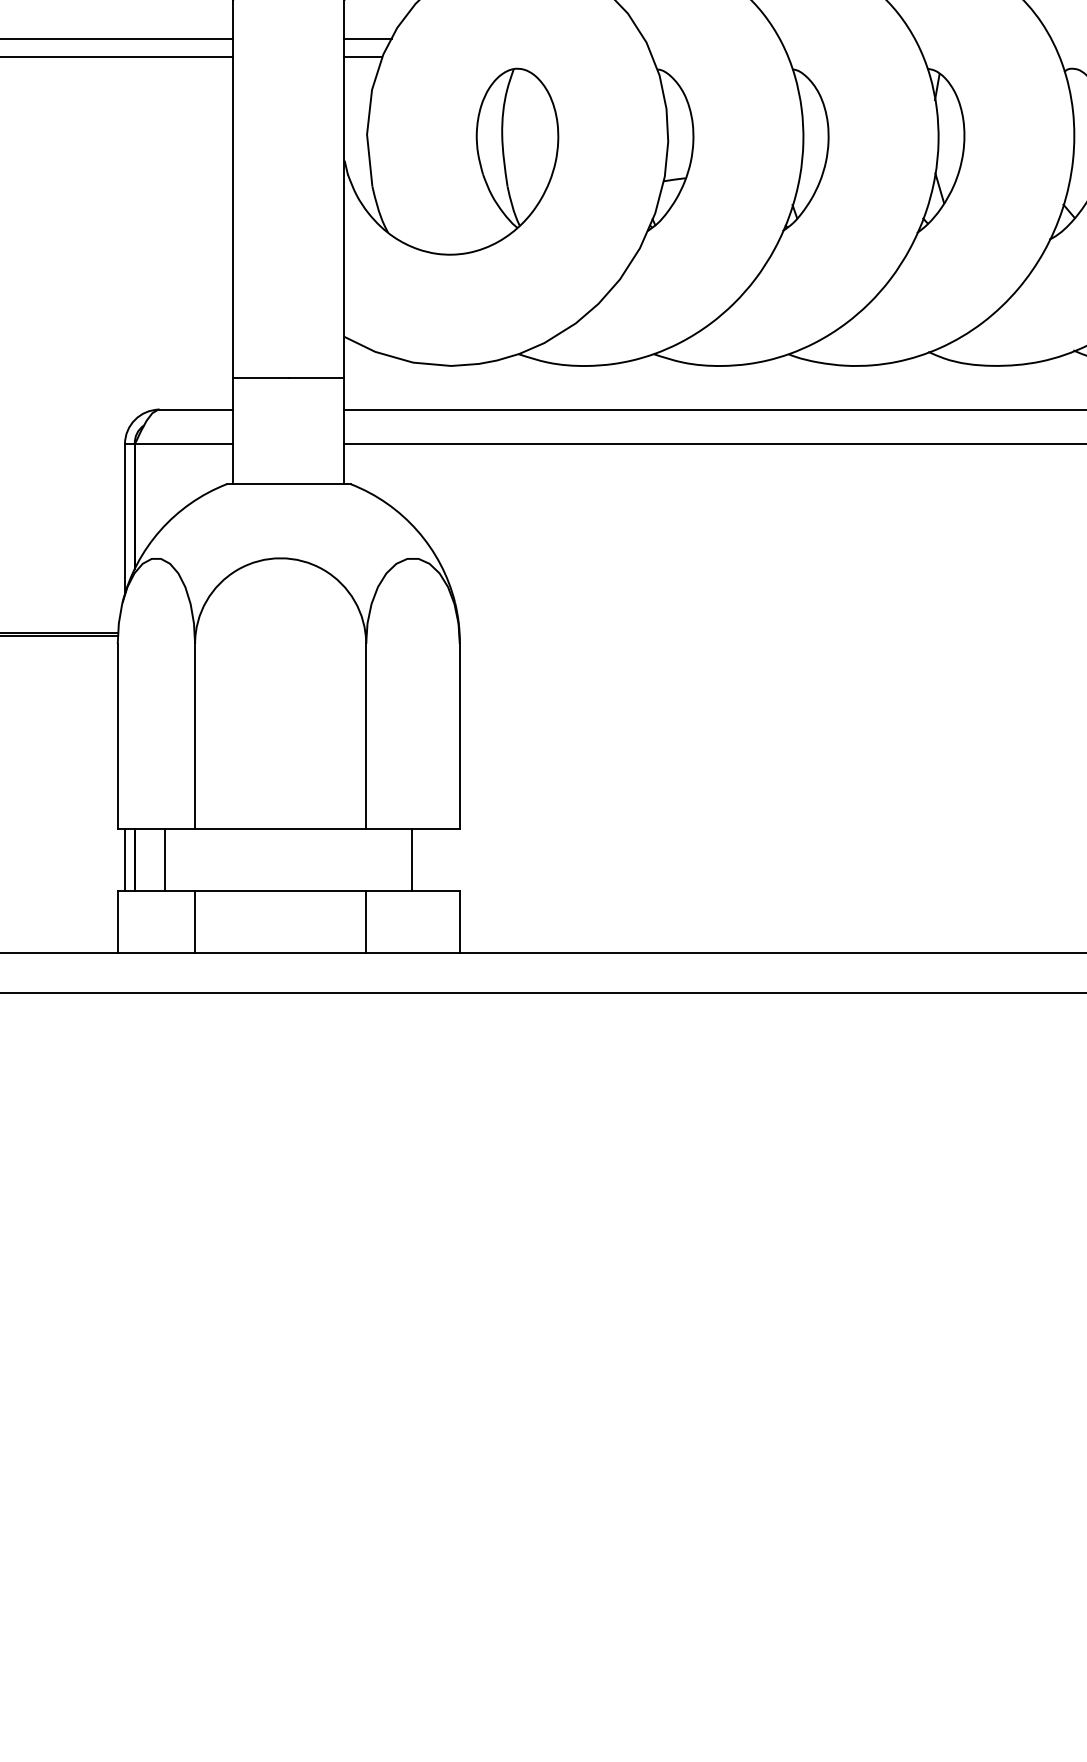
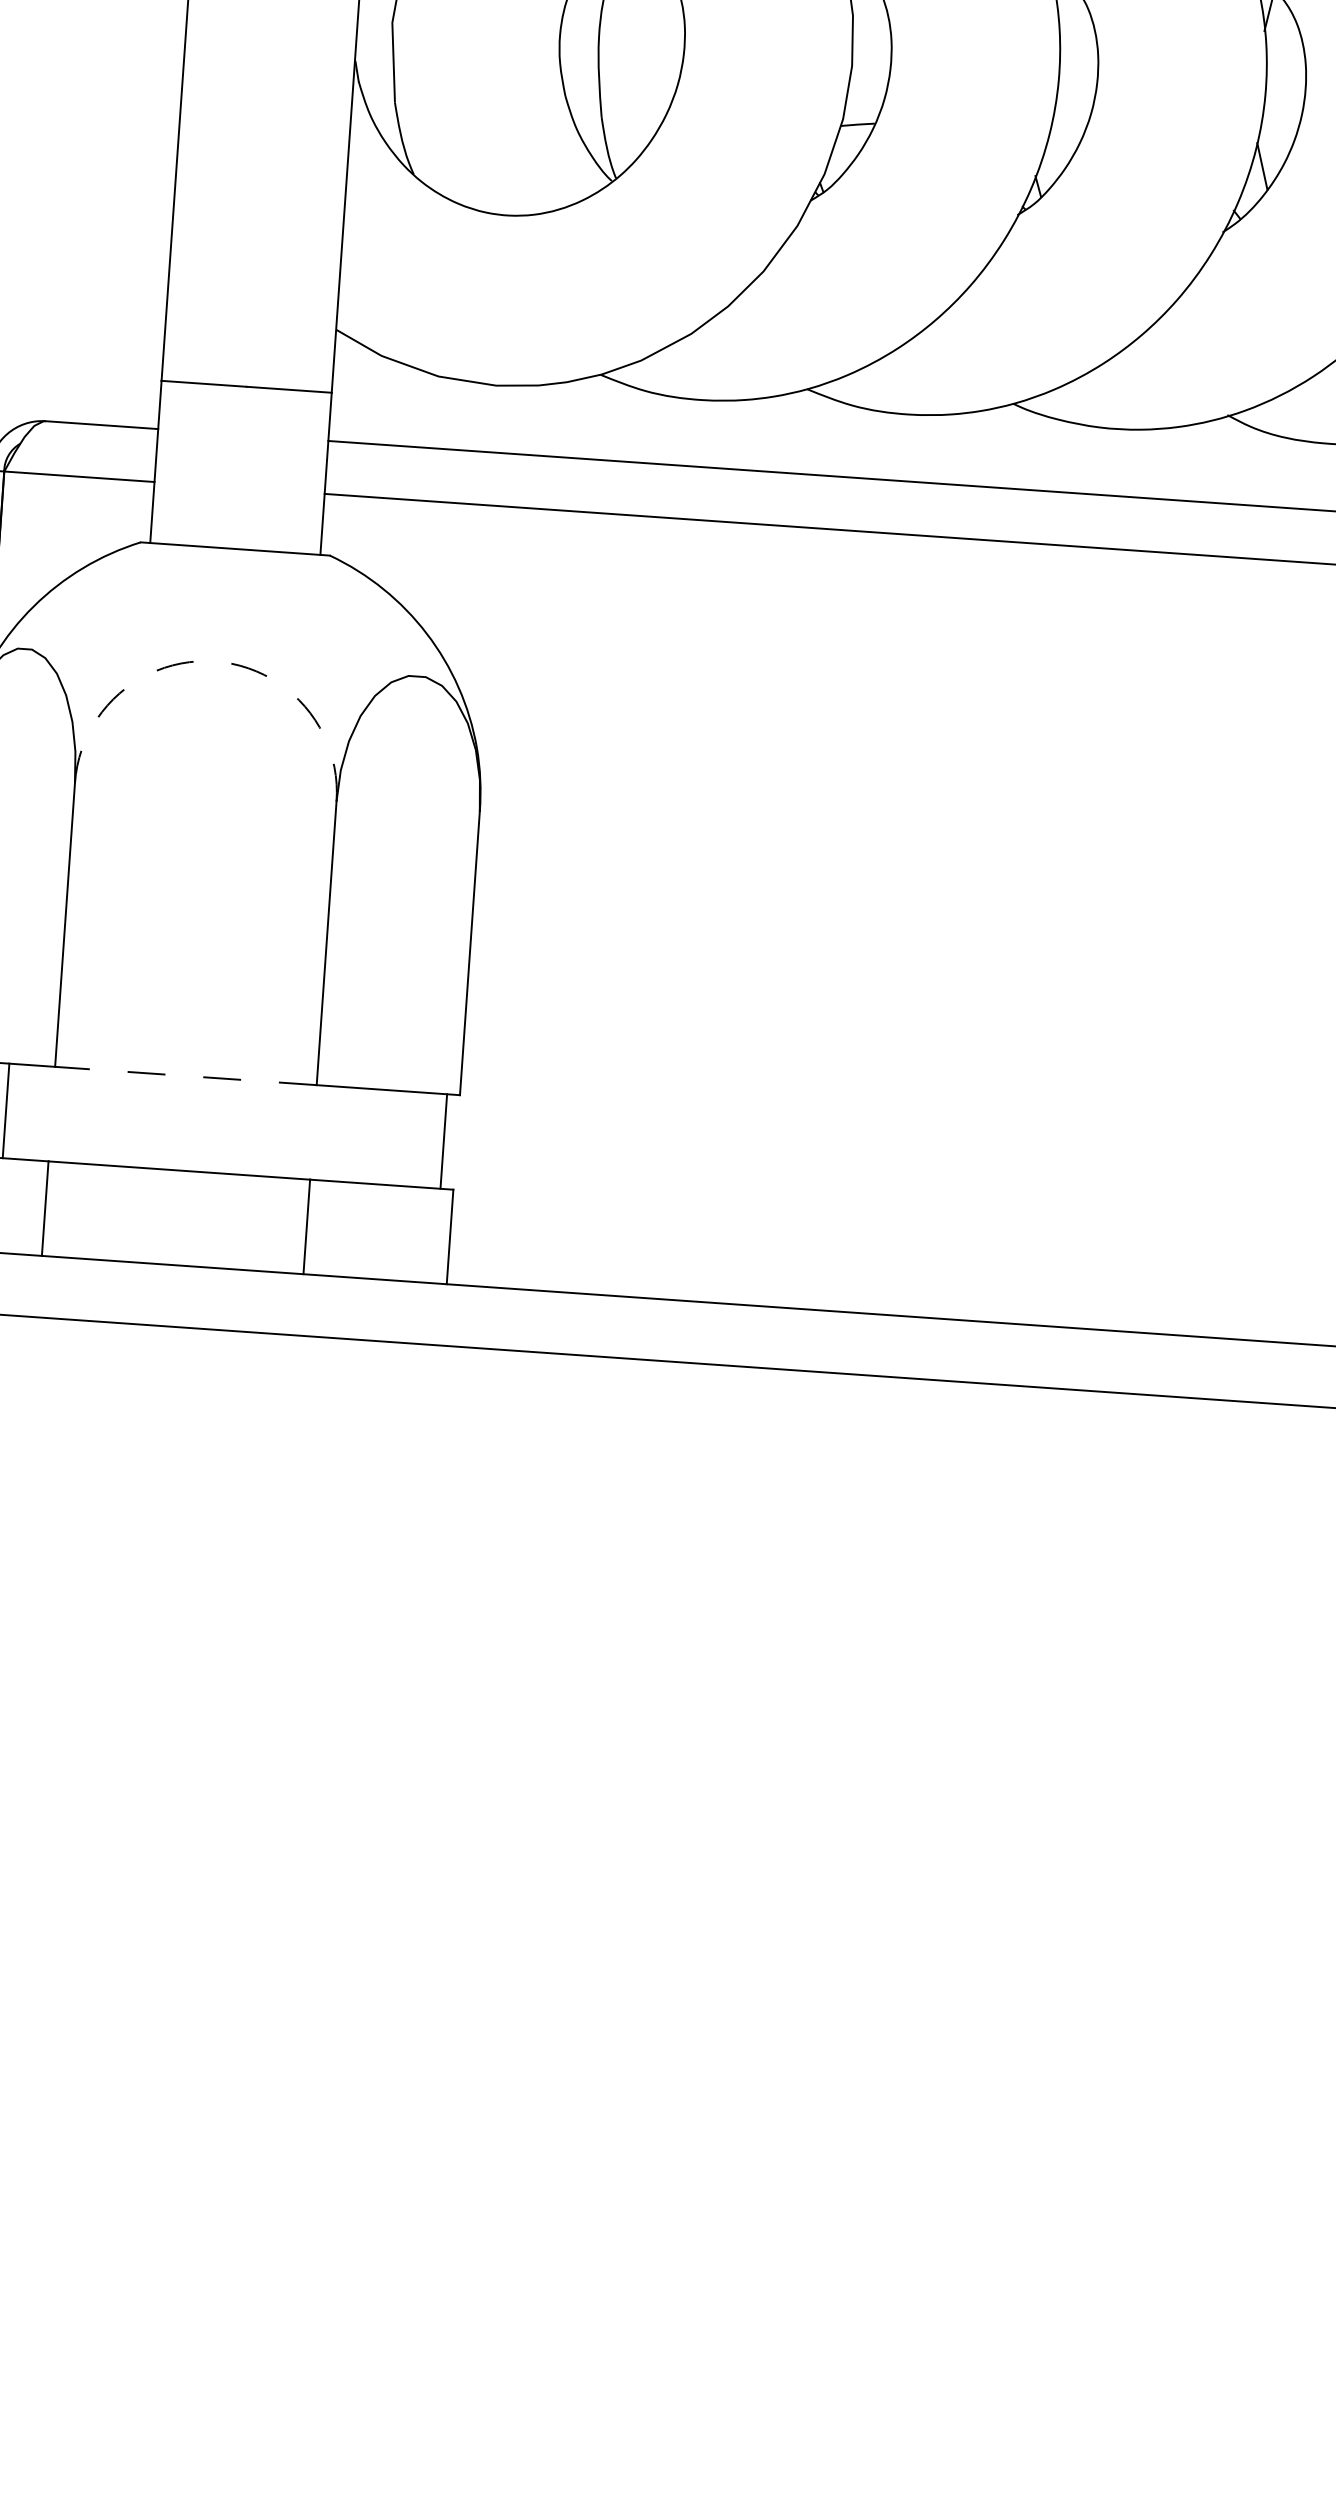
arc: (280, 558) -> (214, 661), solid -> dashed
line: (280, 829) -> (185, 1076), solid -> dashed
line: (412, 860) -> (443, 1141), moved

